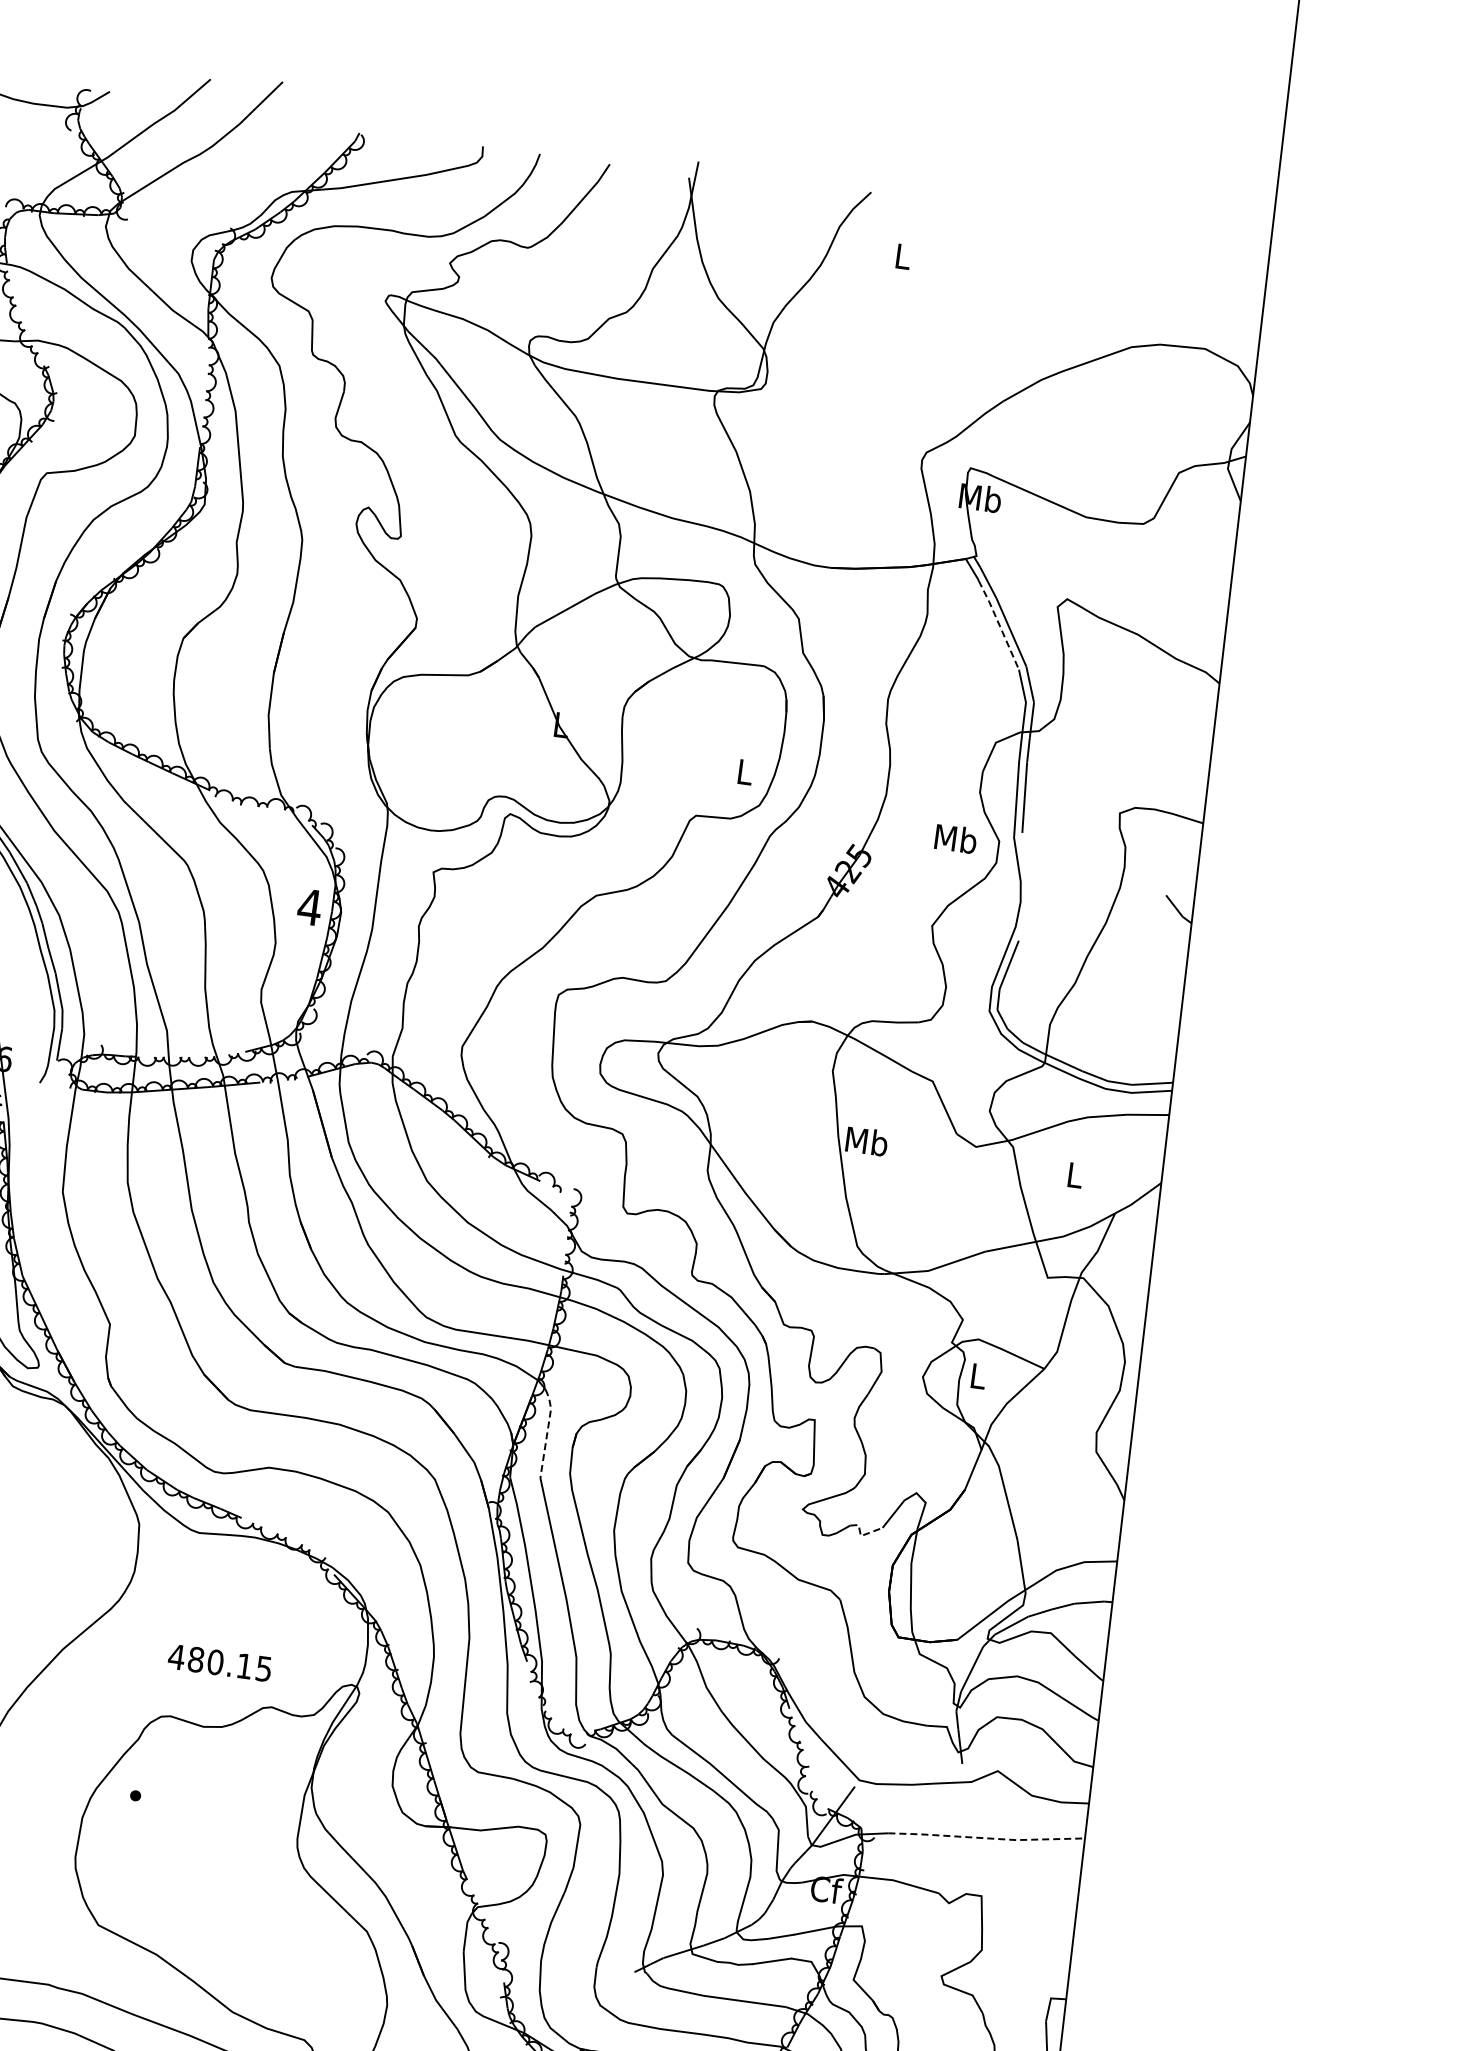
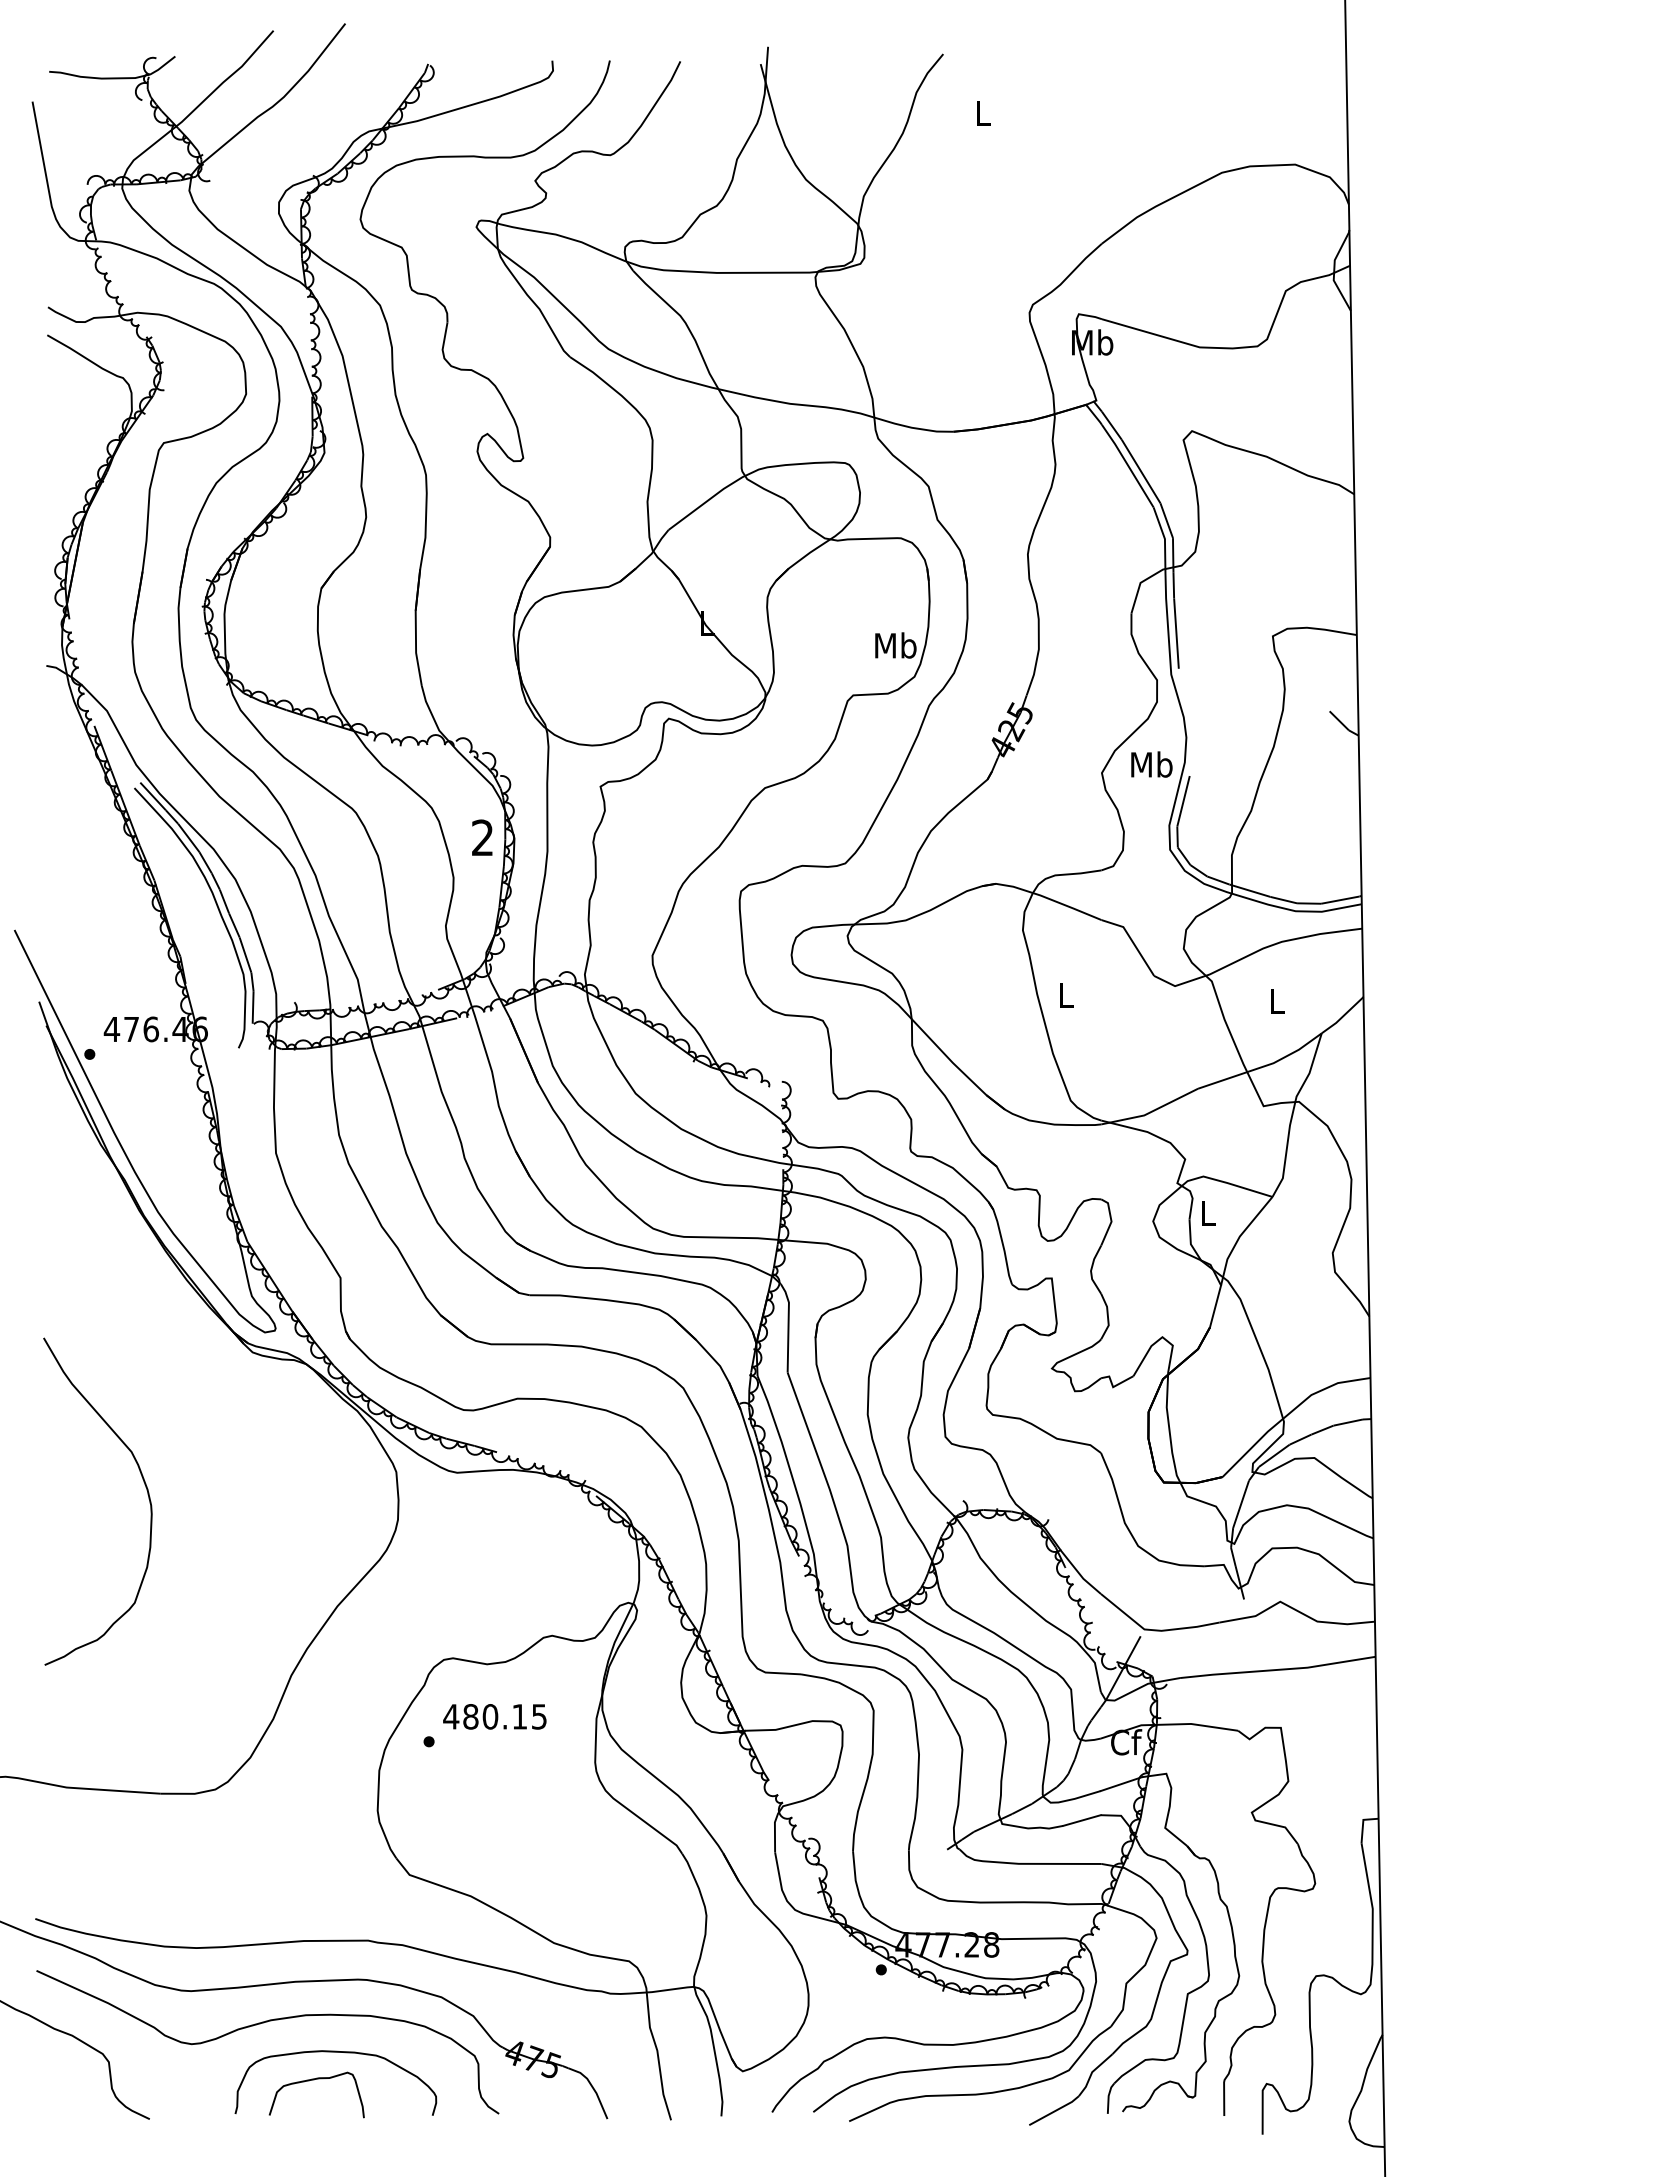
line: (998, 624) -> (1127, 465), dashed -> solid
text: (744, 771) -> (895, 645), L -> Mb
text: (955, 838) -> (1151, 764), moved
text: (309, 906) -> (482, 837), 4 -> 2
text: (866, 1141) -> (1065, 995), Mb -> L
line: (547, 1432) -> (788, 1326), dashed -> solid
line: (861, 1535) -> (1113, 1386), dashed -> solid
text: (219, 1662) -> (494, 1716), moved
line: (987, 1838) -> (1278, 1669), dashed -> solid

